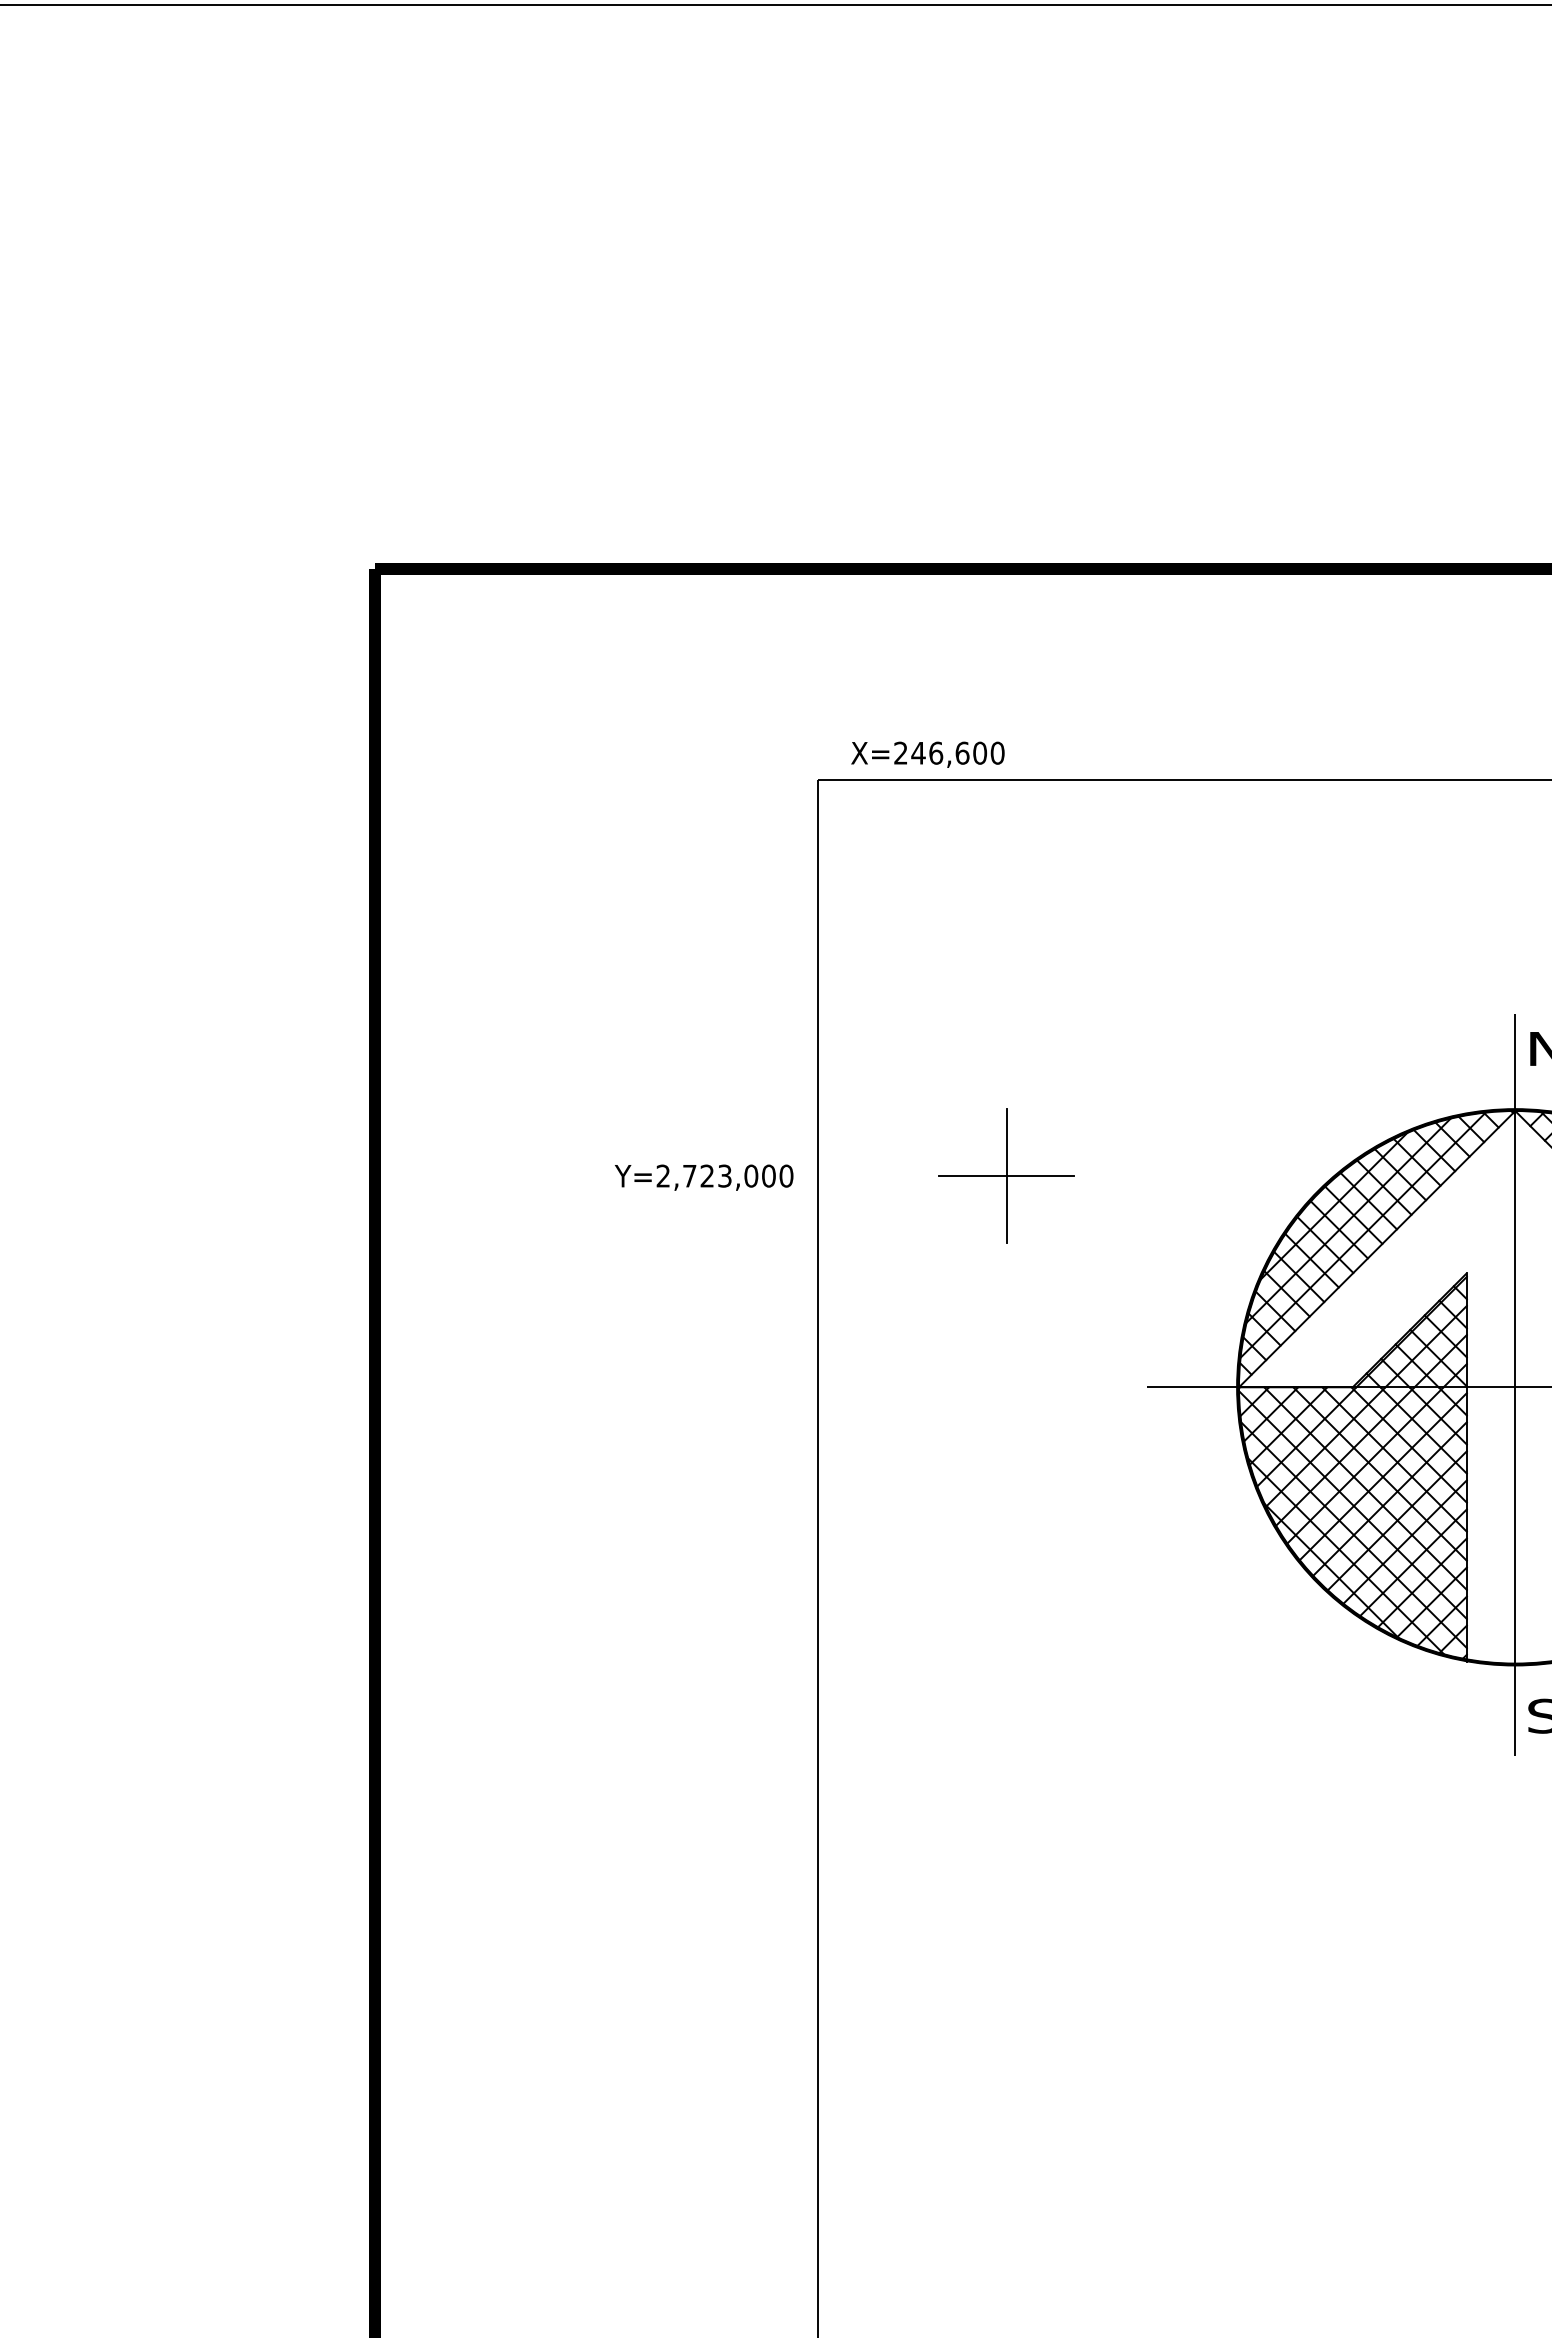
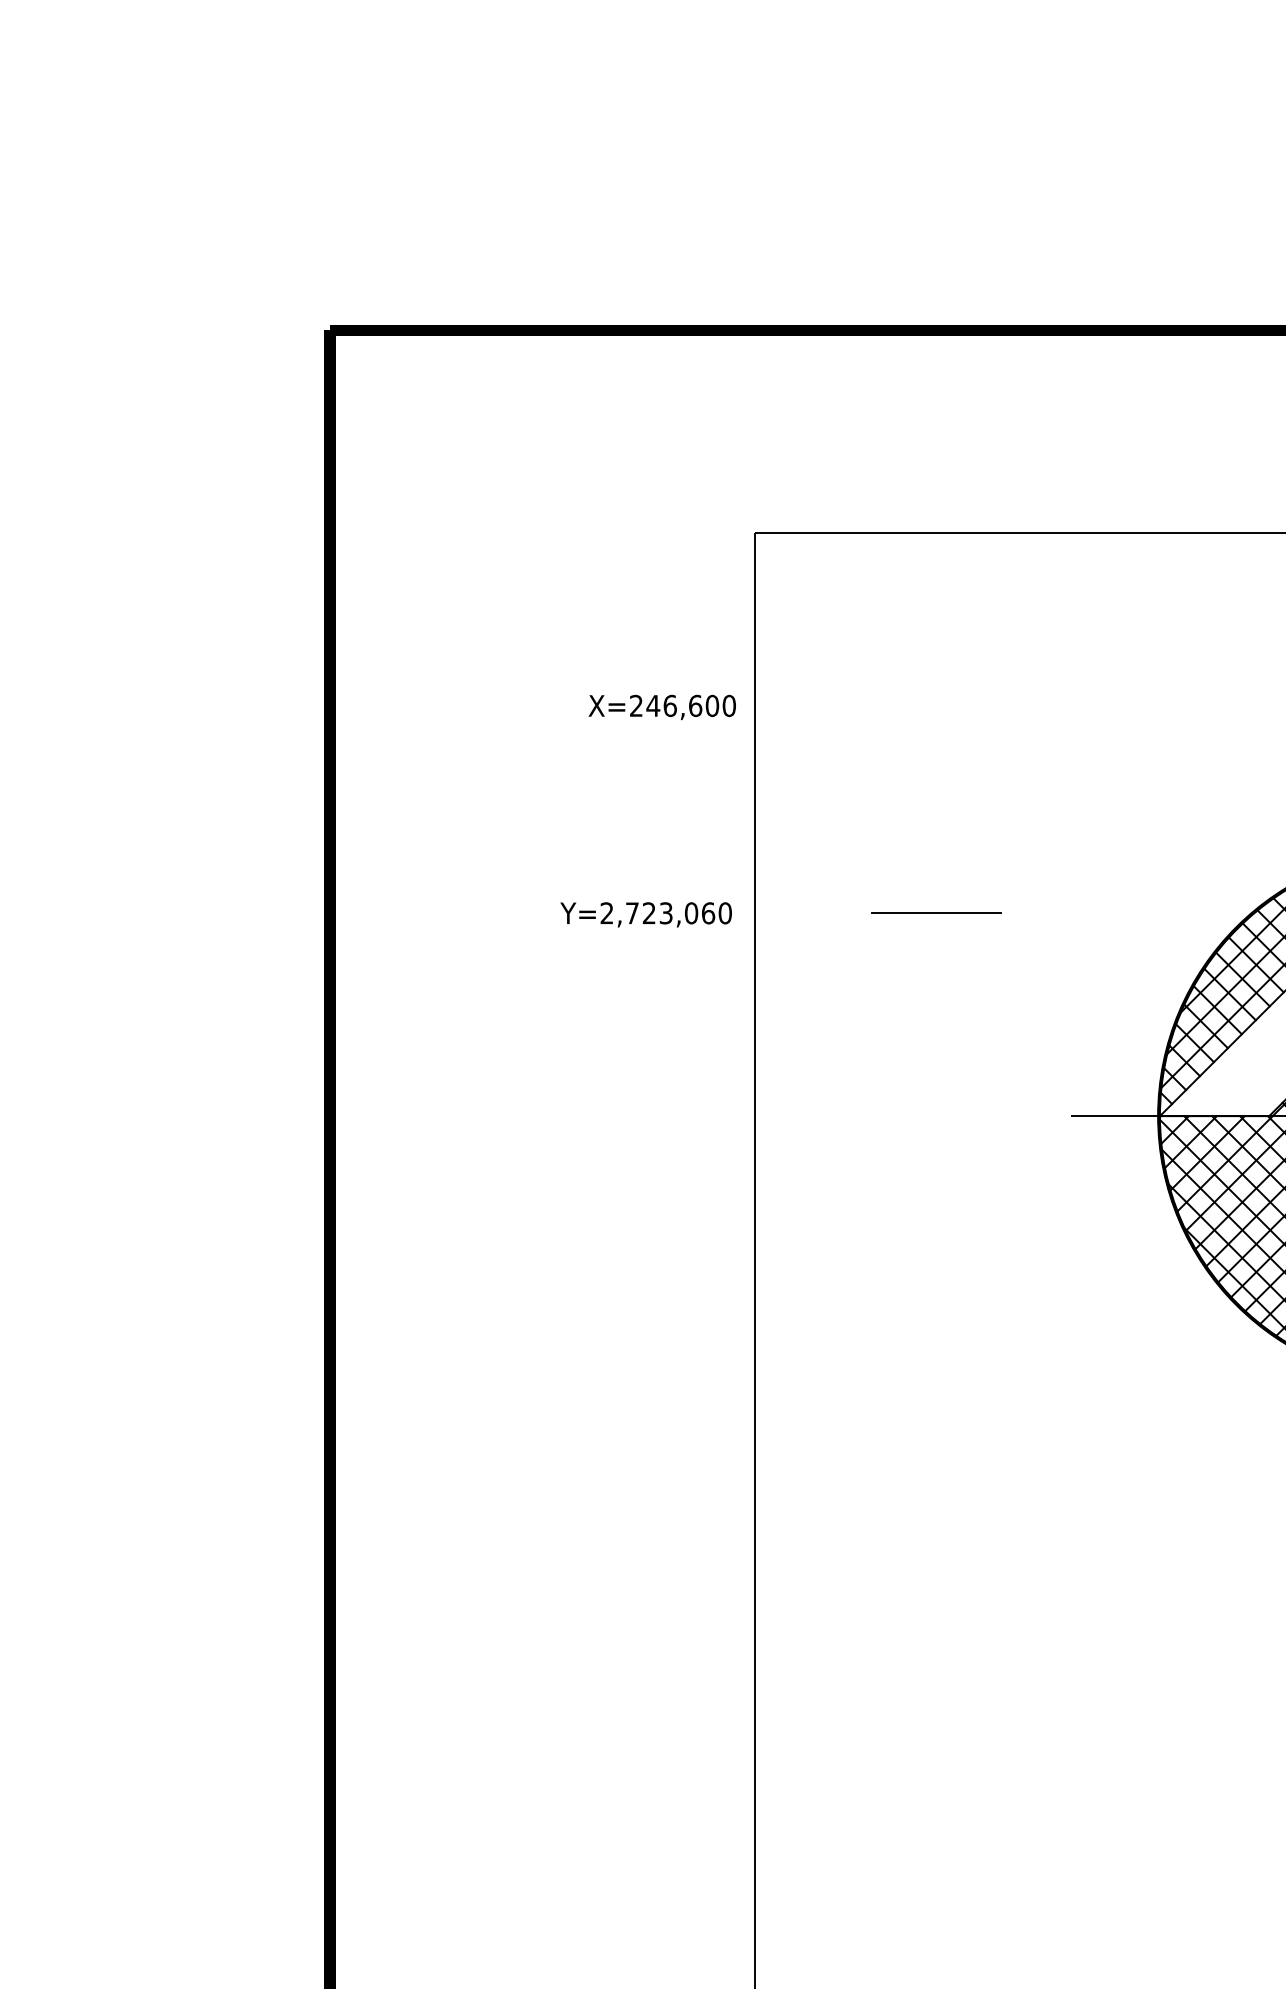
text: (927, 754) -> (661, 707), moved
text: (768, 1175) -> (708, 912), Y=2,723,000 -> Y=2,723,060
line: (1006, 1175) -> (936, 912), removed

